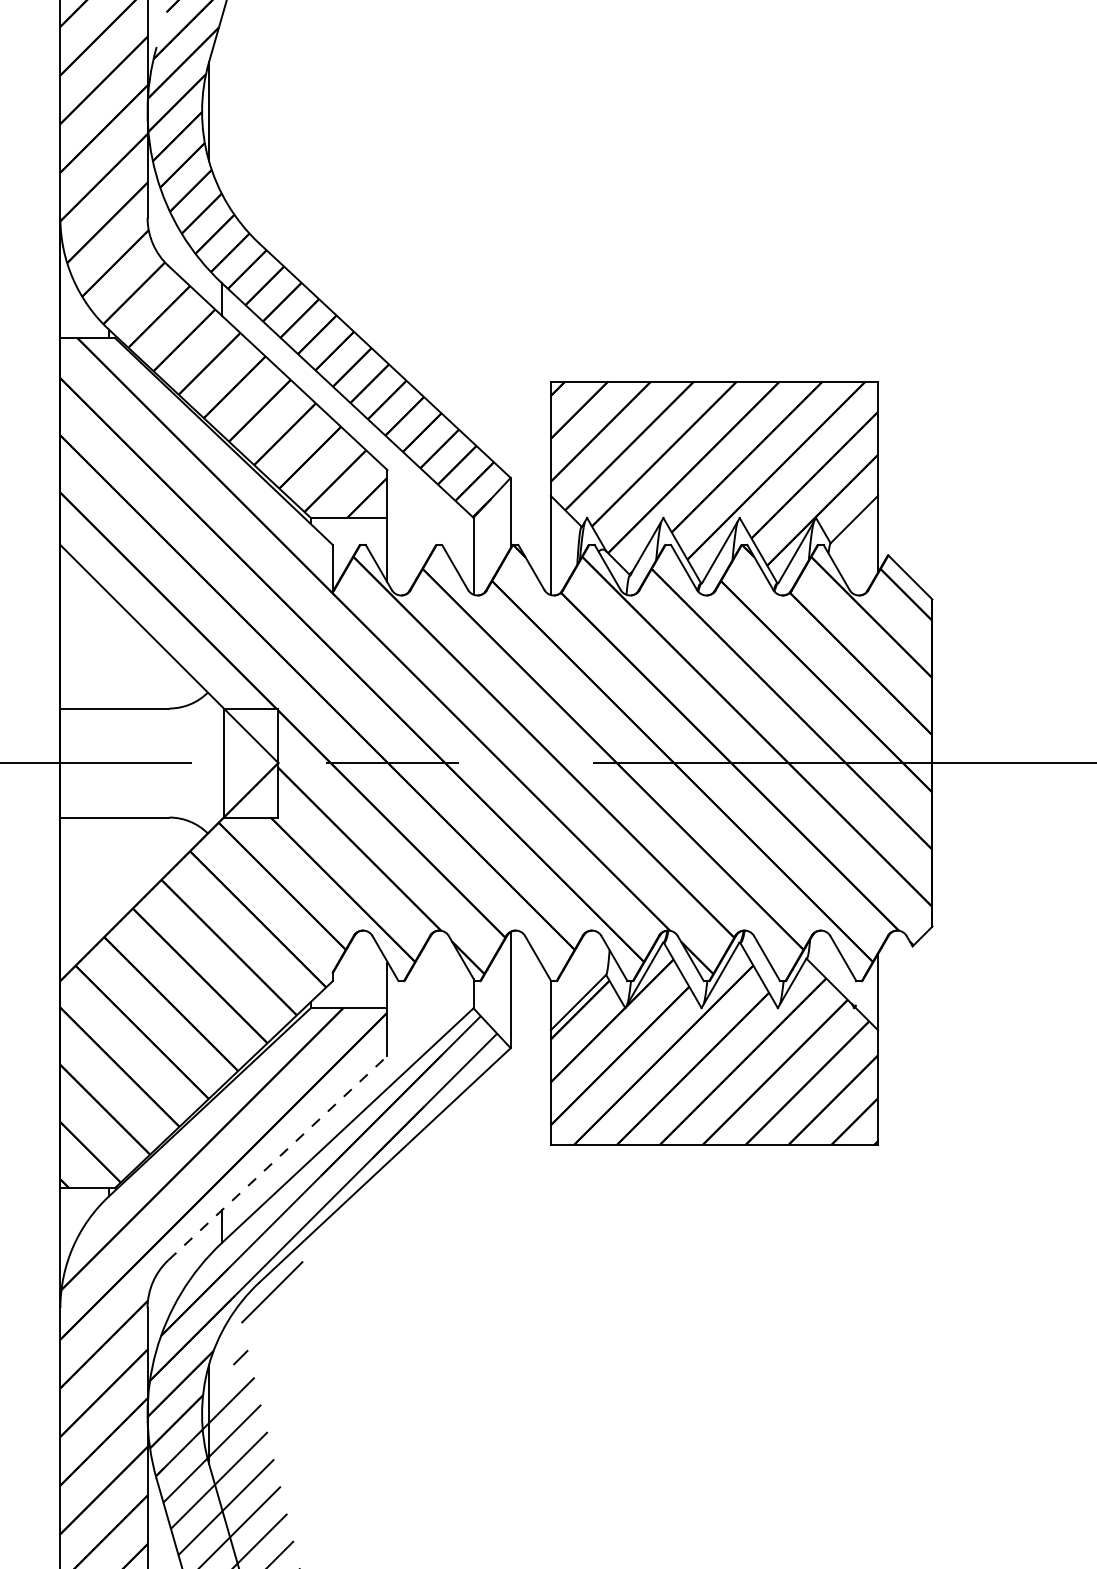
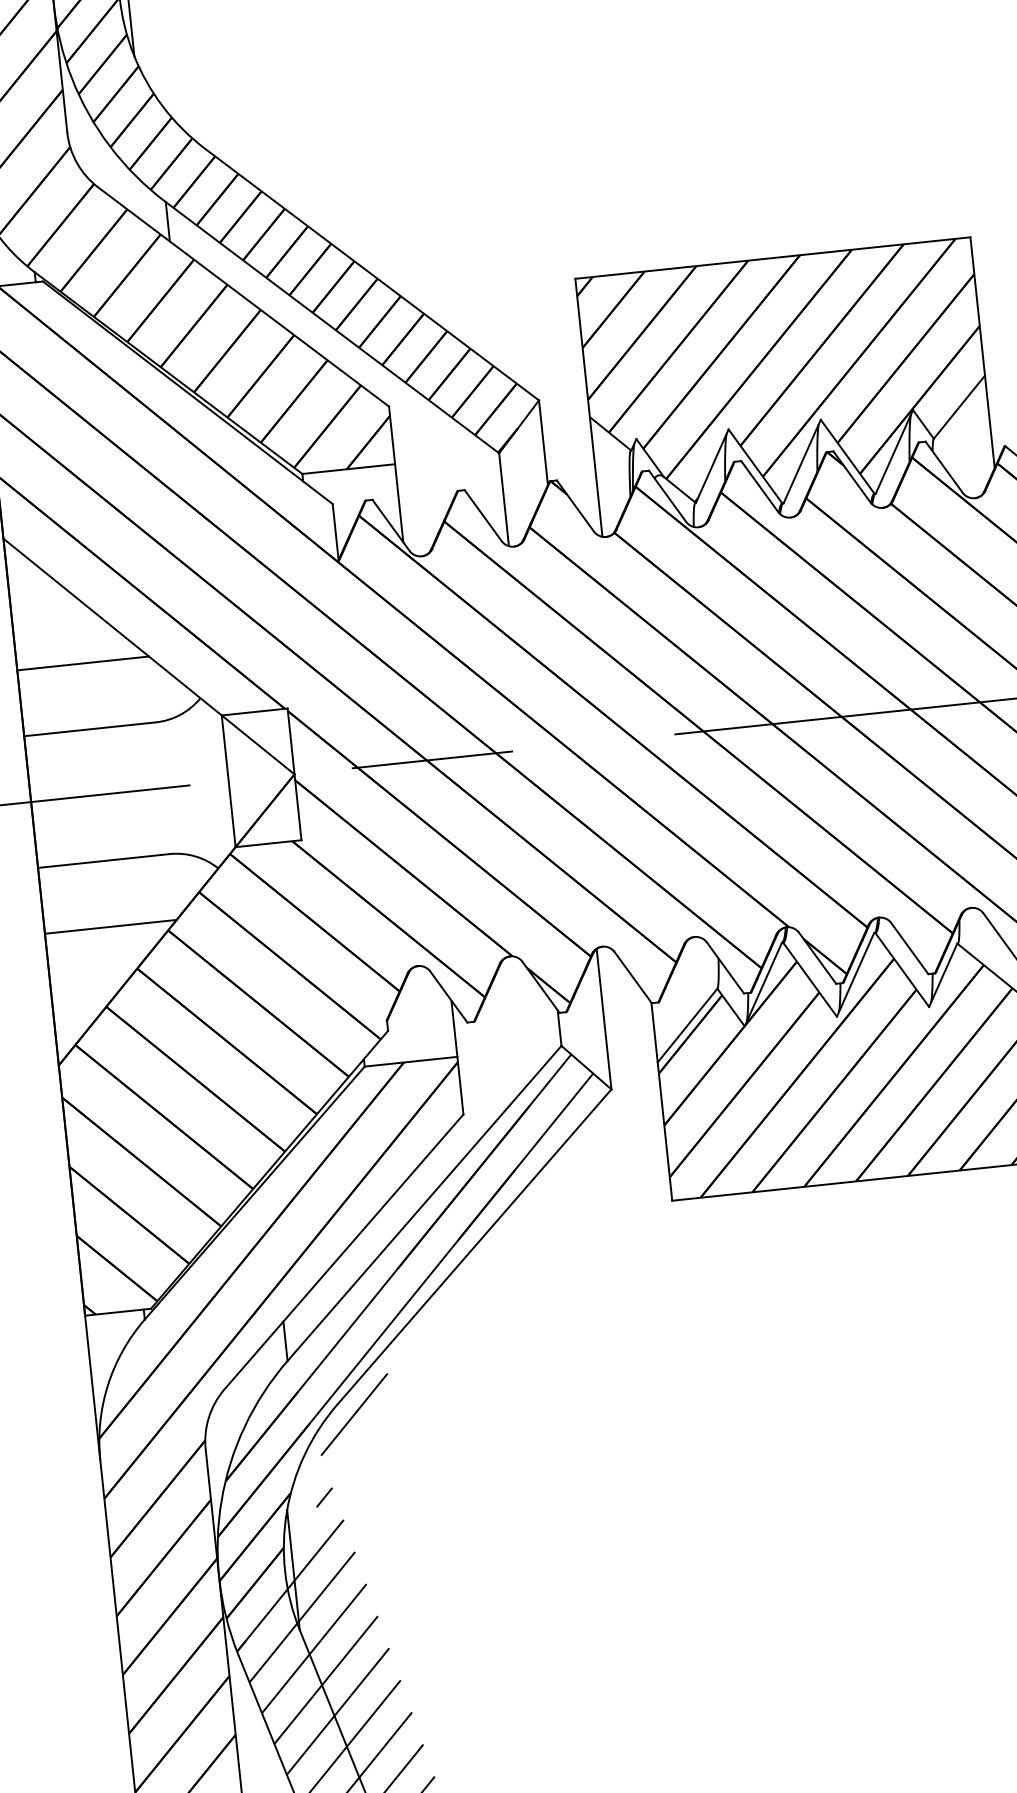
line: (114, 654) -> (82, 664), added
line: (114, 872) -> (110, 927), added
line: (277, 1158) -> (343, 1252), dashed -> solid

